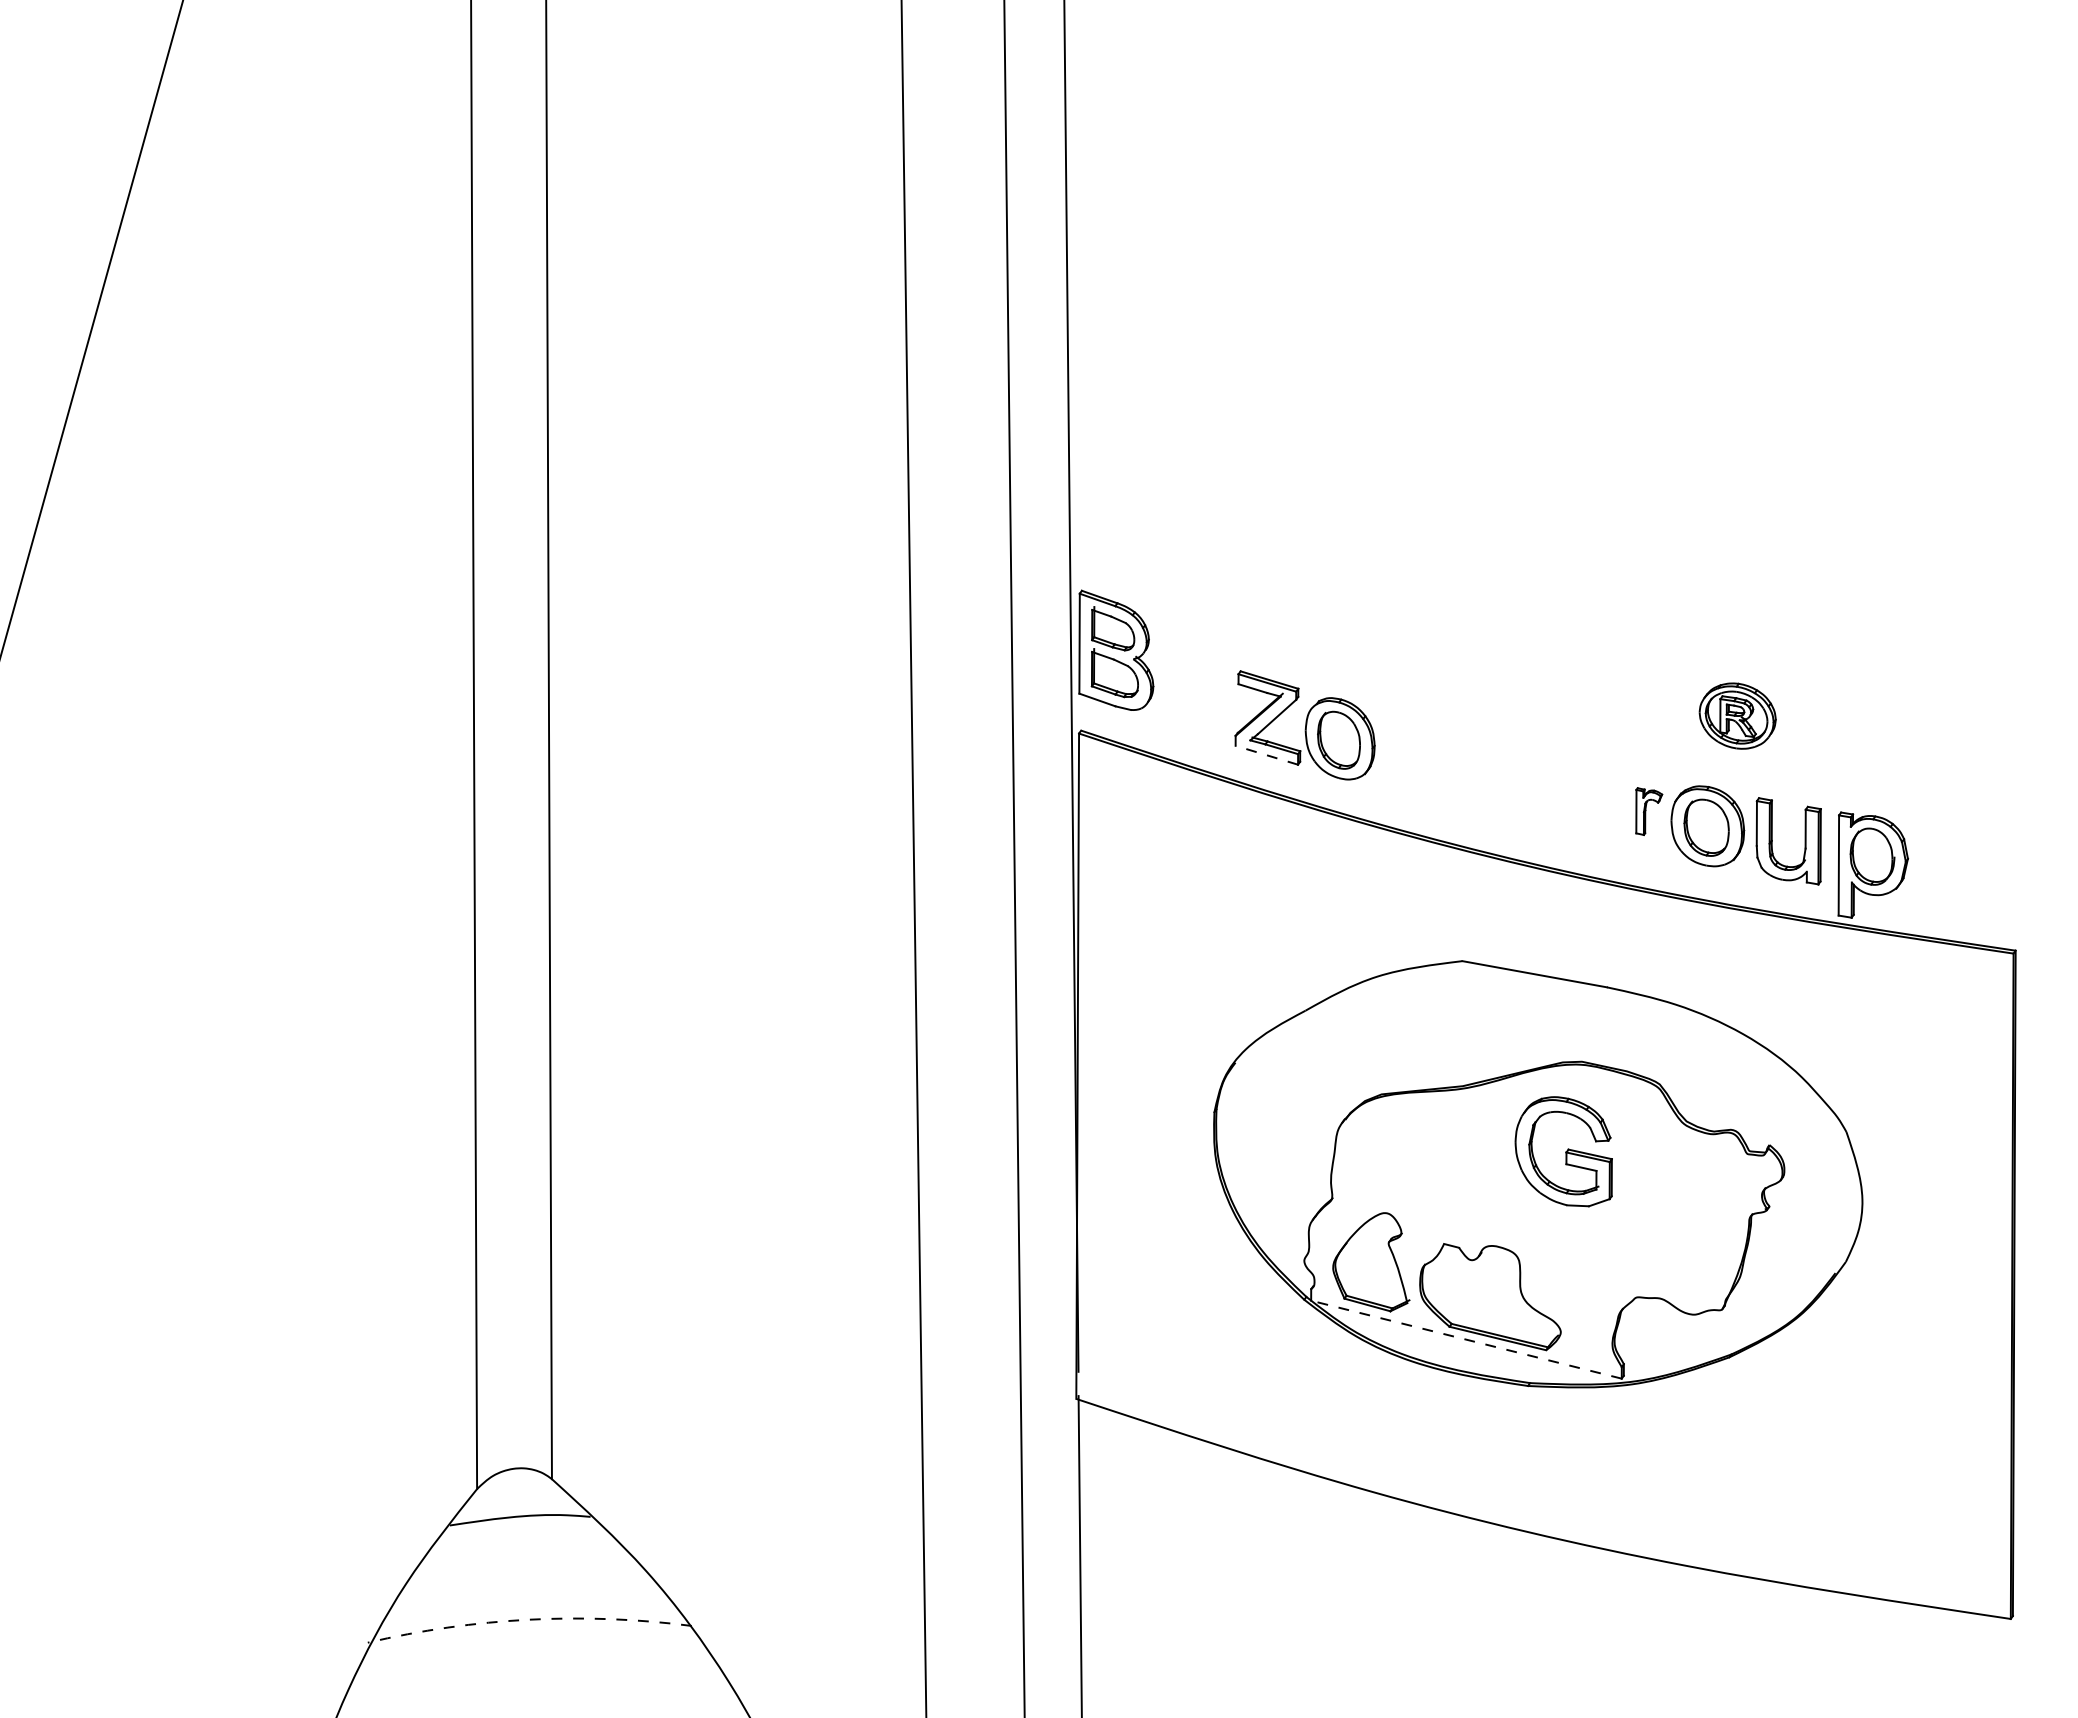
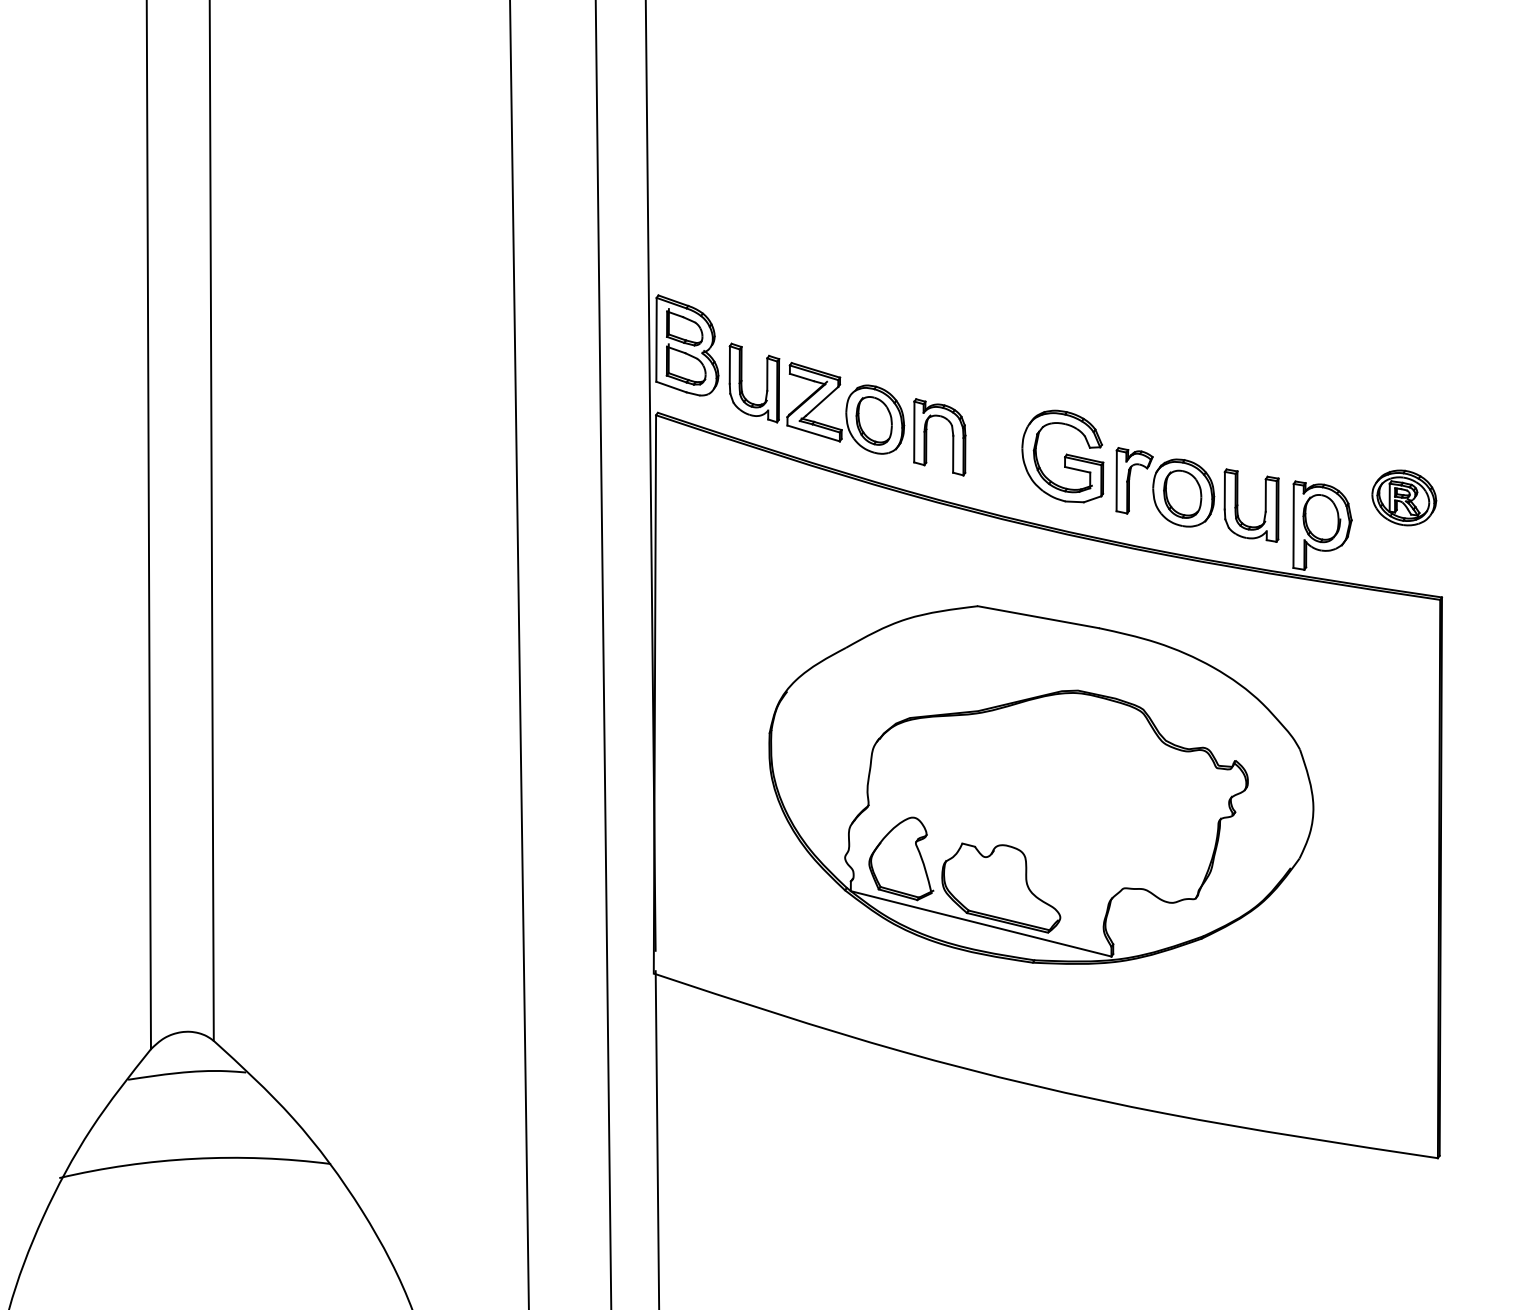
part: (1181, 695) -> (742, 383), added
part: (1737, 715) -> (1404, 497), moved
line: (1266, 755) -> (813, 433), dashed -> solid
part: (1401, 759) -> (926, 437), added
part: (1648, 811) -> (1133, 480), size x1.67
part: (1563, 1151) -> (1062, 456), moved
line: (1465, 1339) -> (980, 923), dashed -> solid
arc: (529, 1619) -> (194, 1158), dashed -> solid

